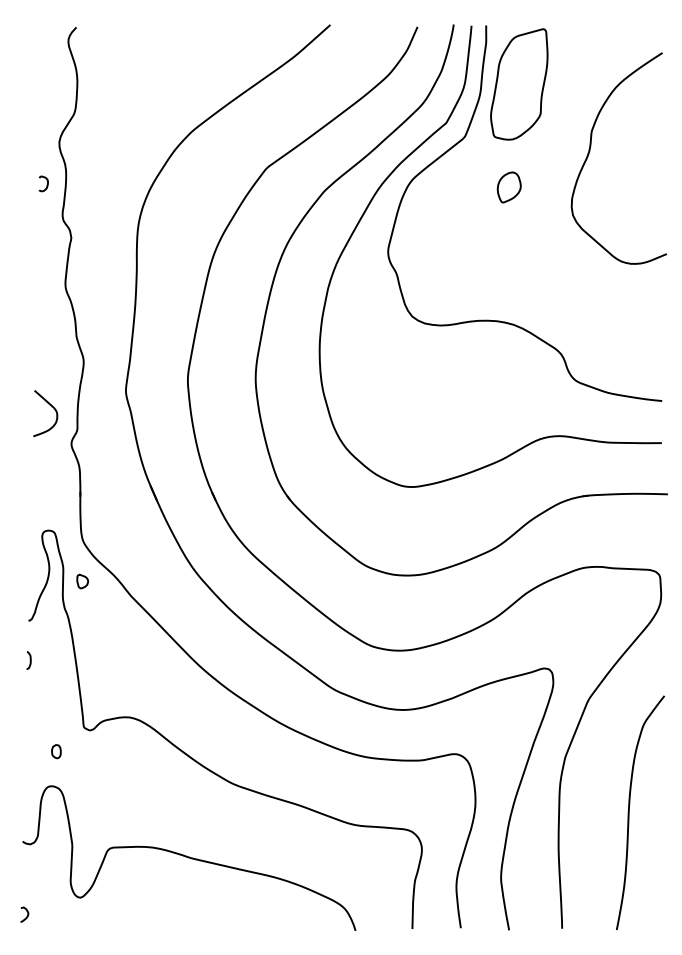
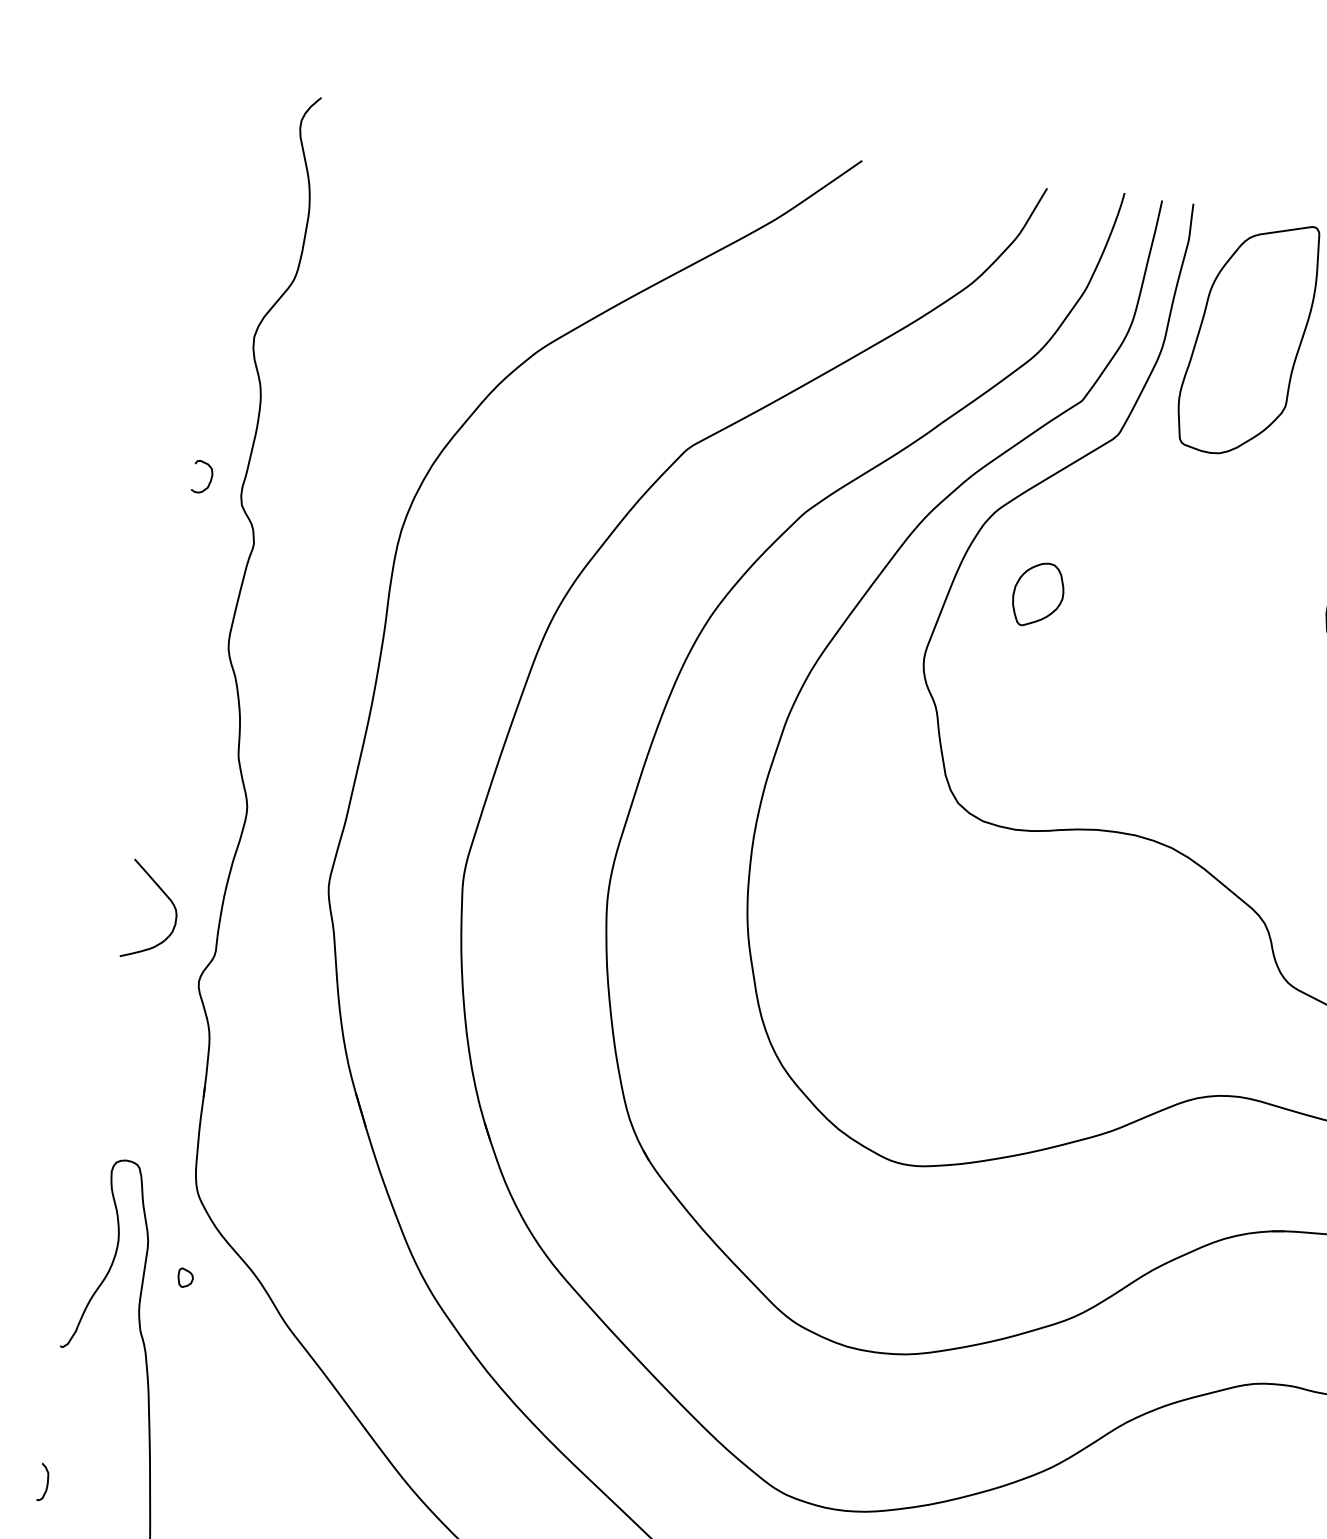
curve: (46, 184) -> (208, 479), moved
part: (508, 187) -> (1036, 594), moved
part: (82, 581) -> (185, 1277), size x0.62
curve: (29, 660) -> (44, 1482), moved

